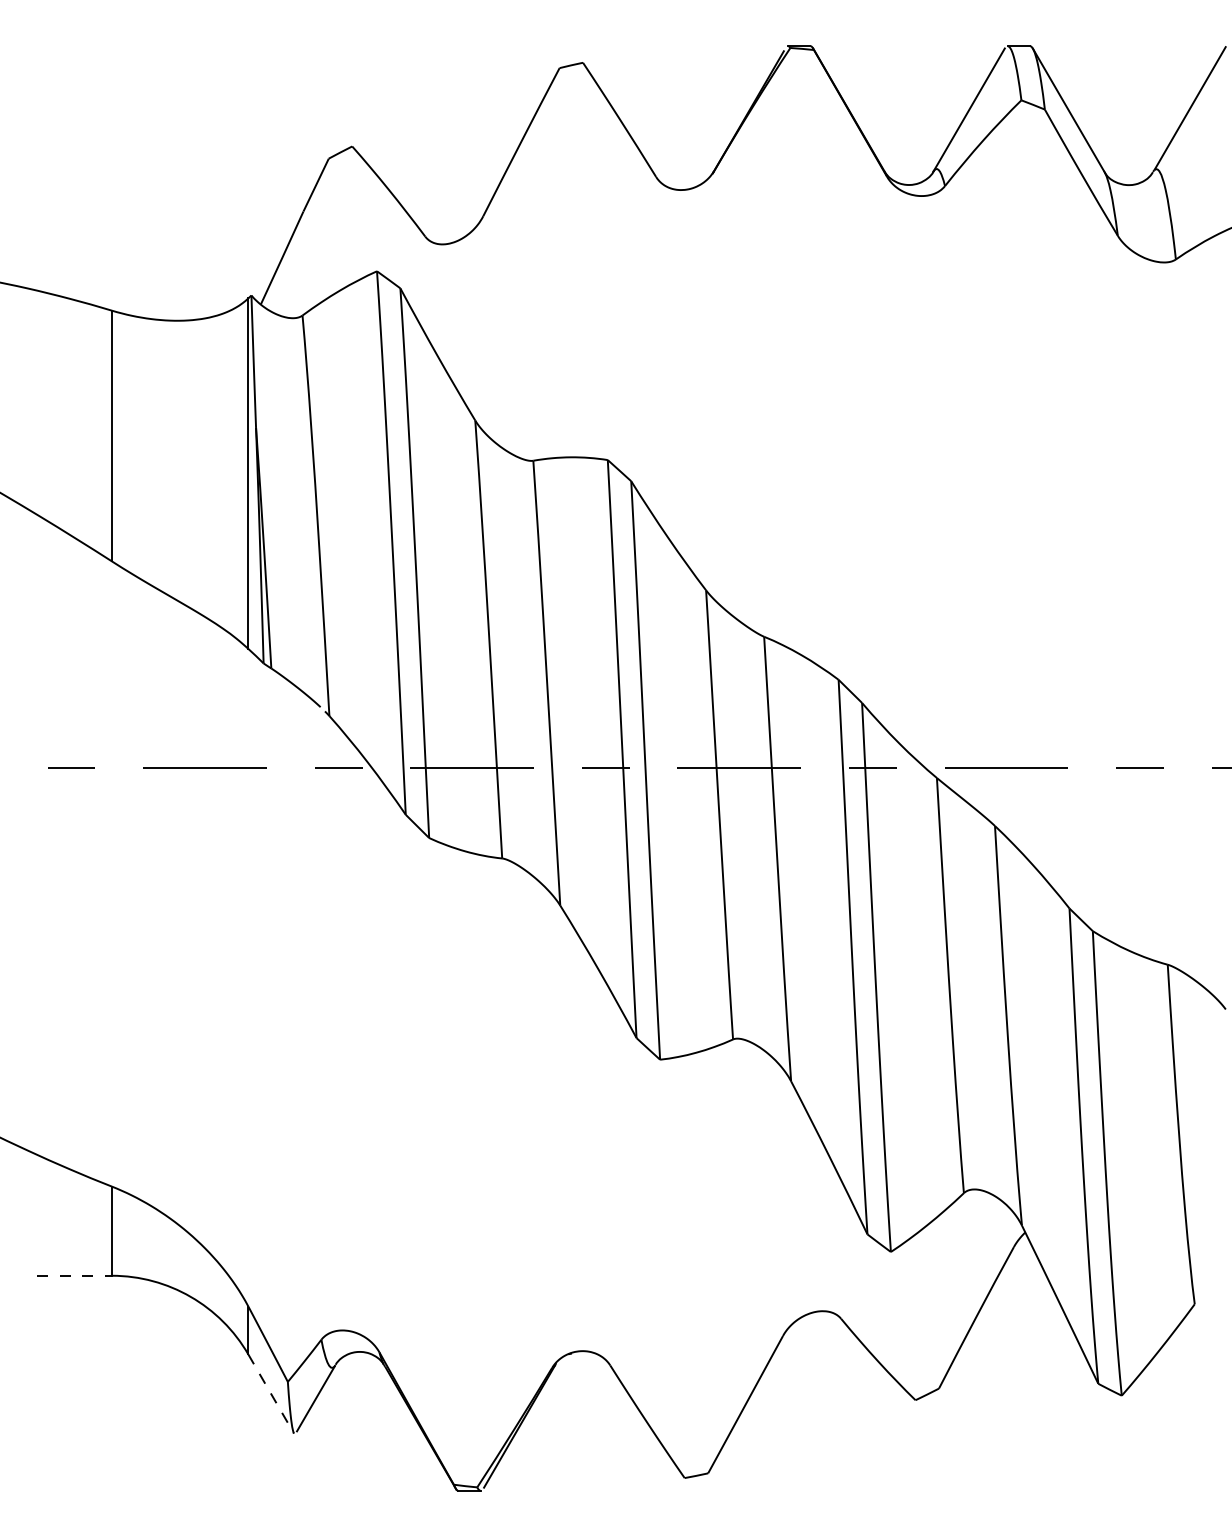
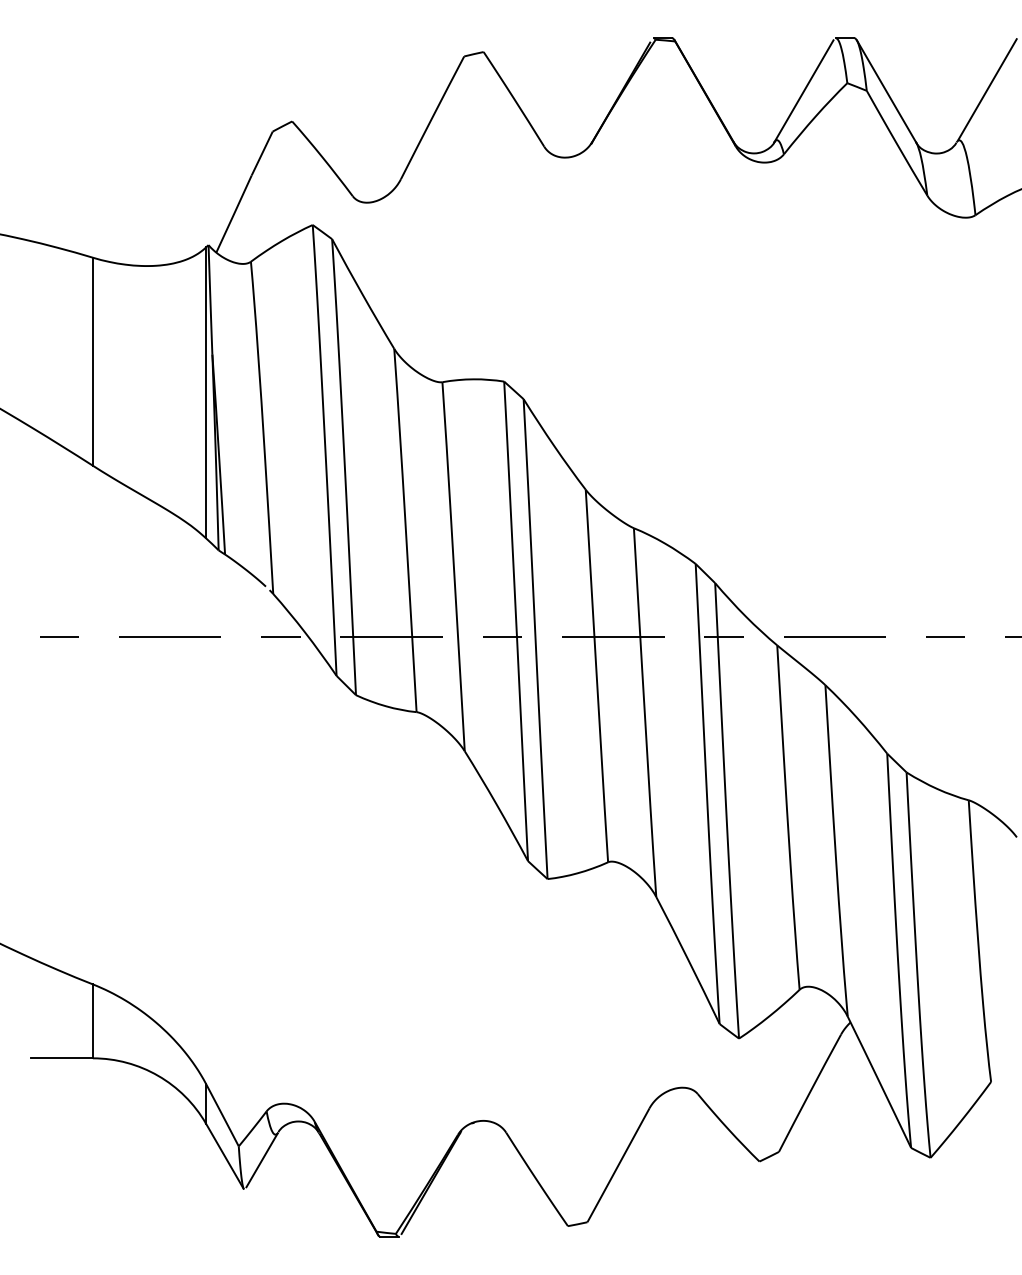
line: (75, 1275) -> (62, 1058), dashed -> solid
line: (270, 1394) -> (224, 1156), dashed -> solid

